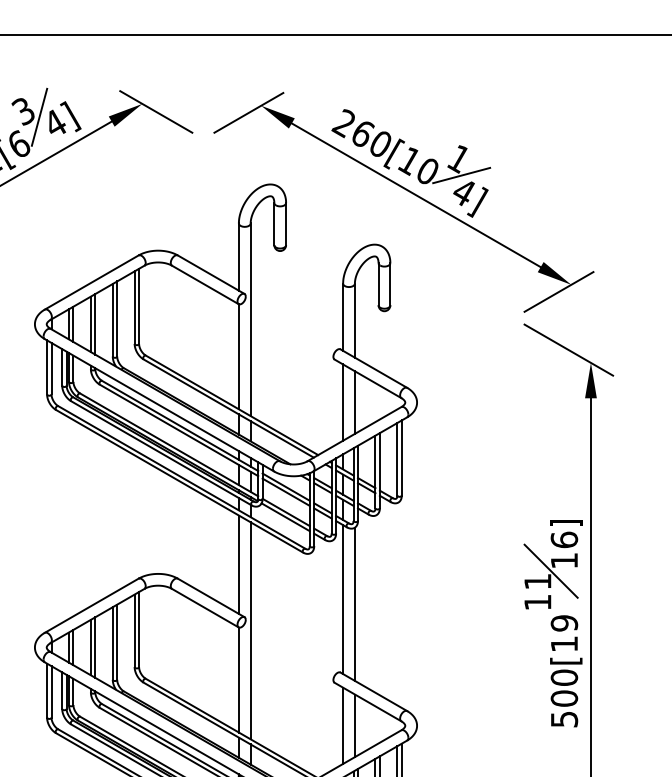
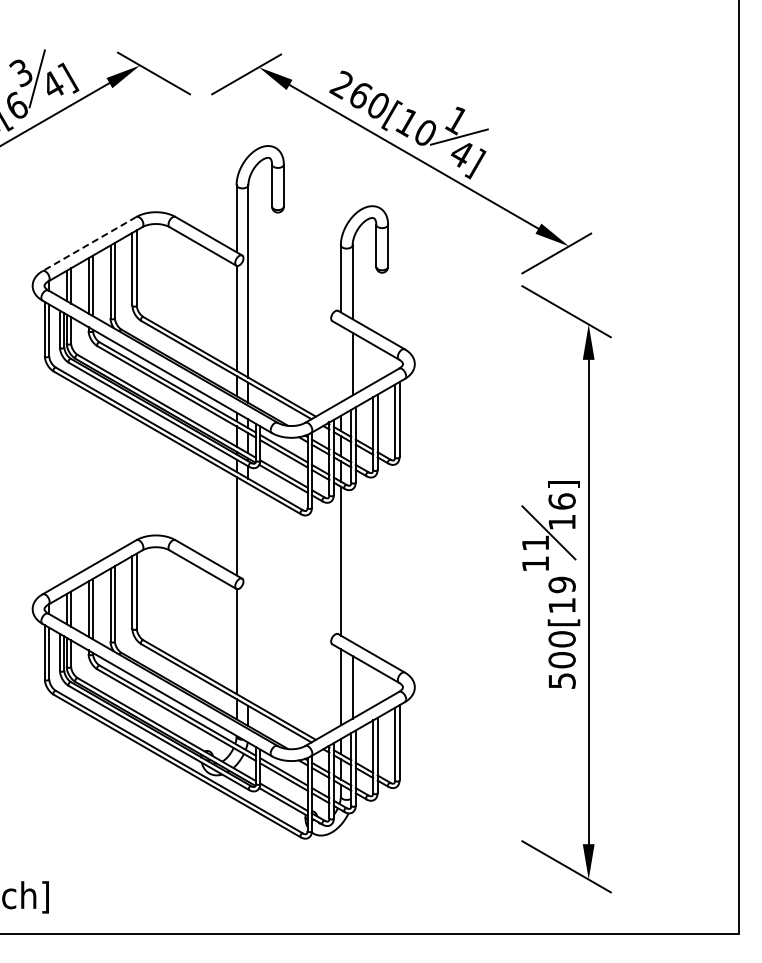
line: (91, 282) -> (89, 244), solid -> dashed
line: (342, 402) -> (340, 364), removed
line: (354, 603) -> (352, 565), removed
line: (250, 629) -> (248, 591), removed

